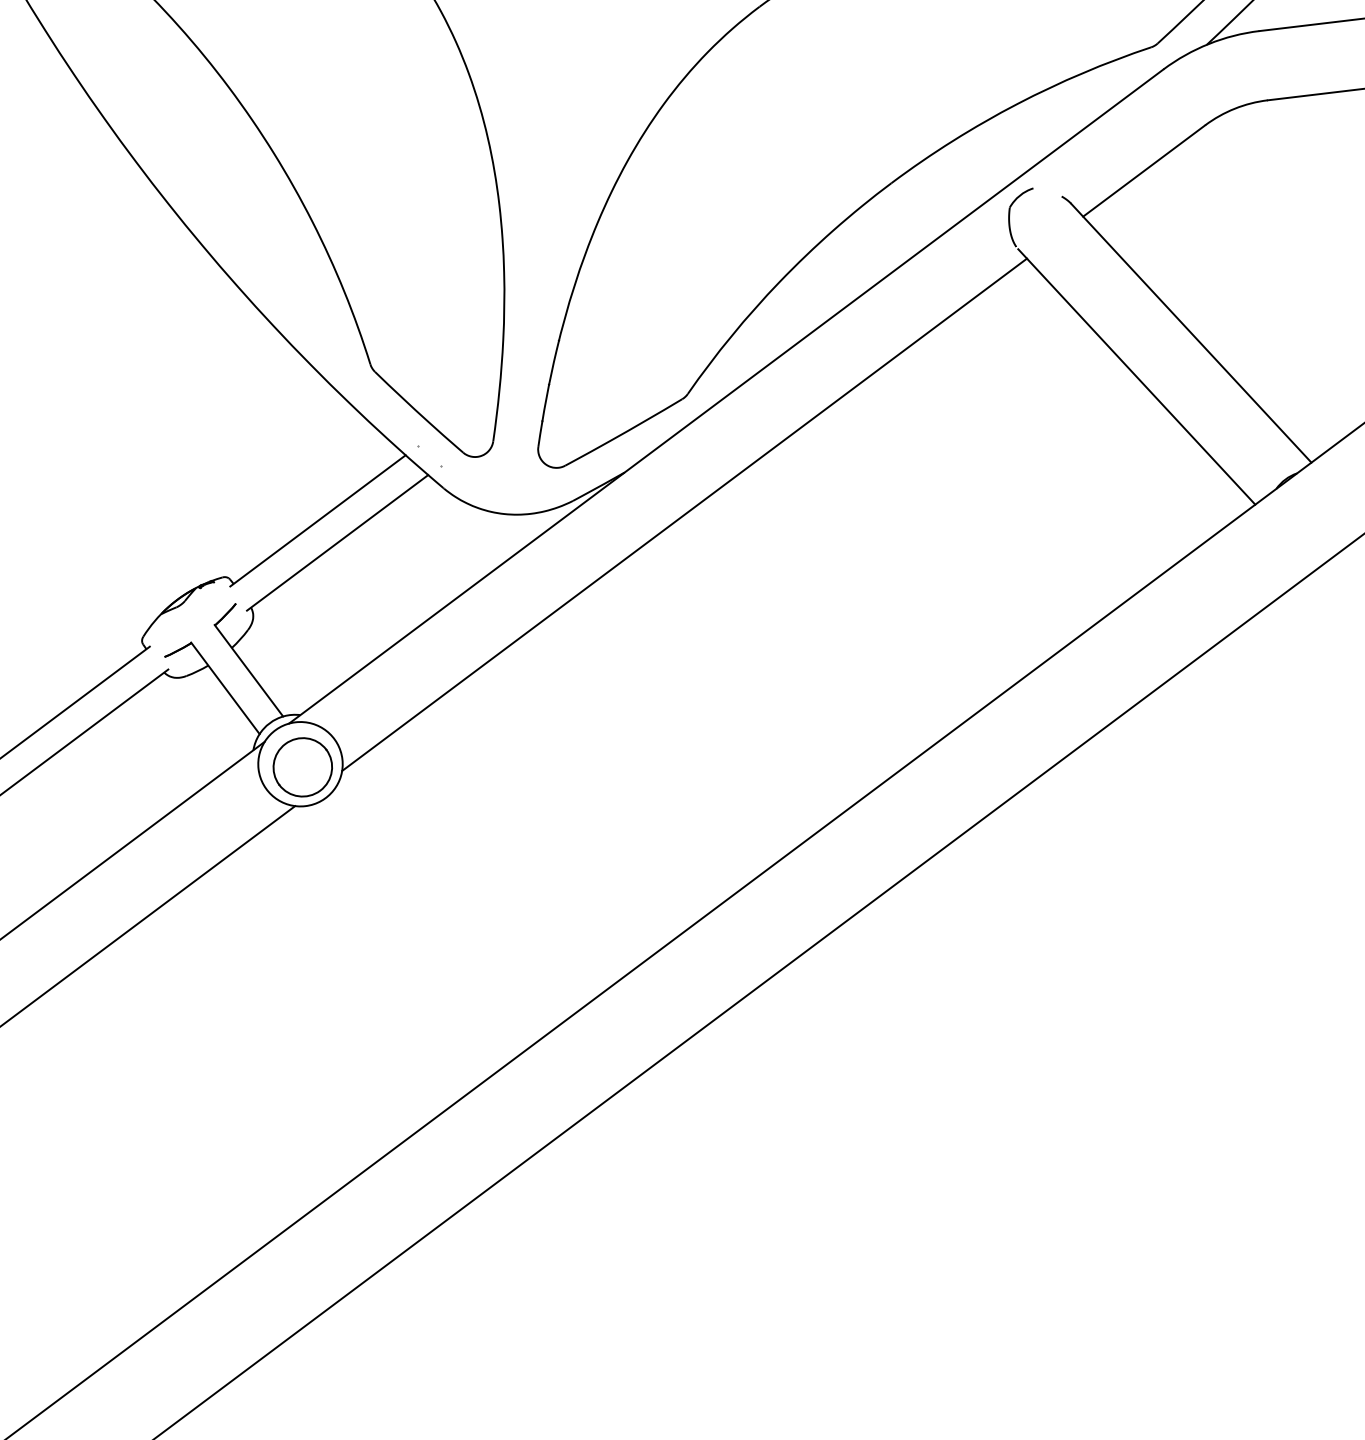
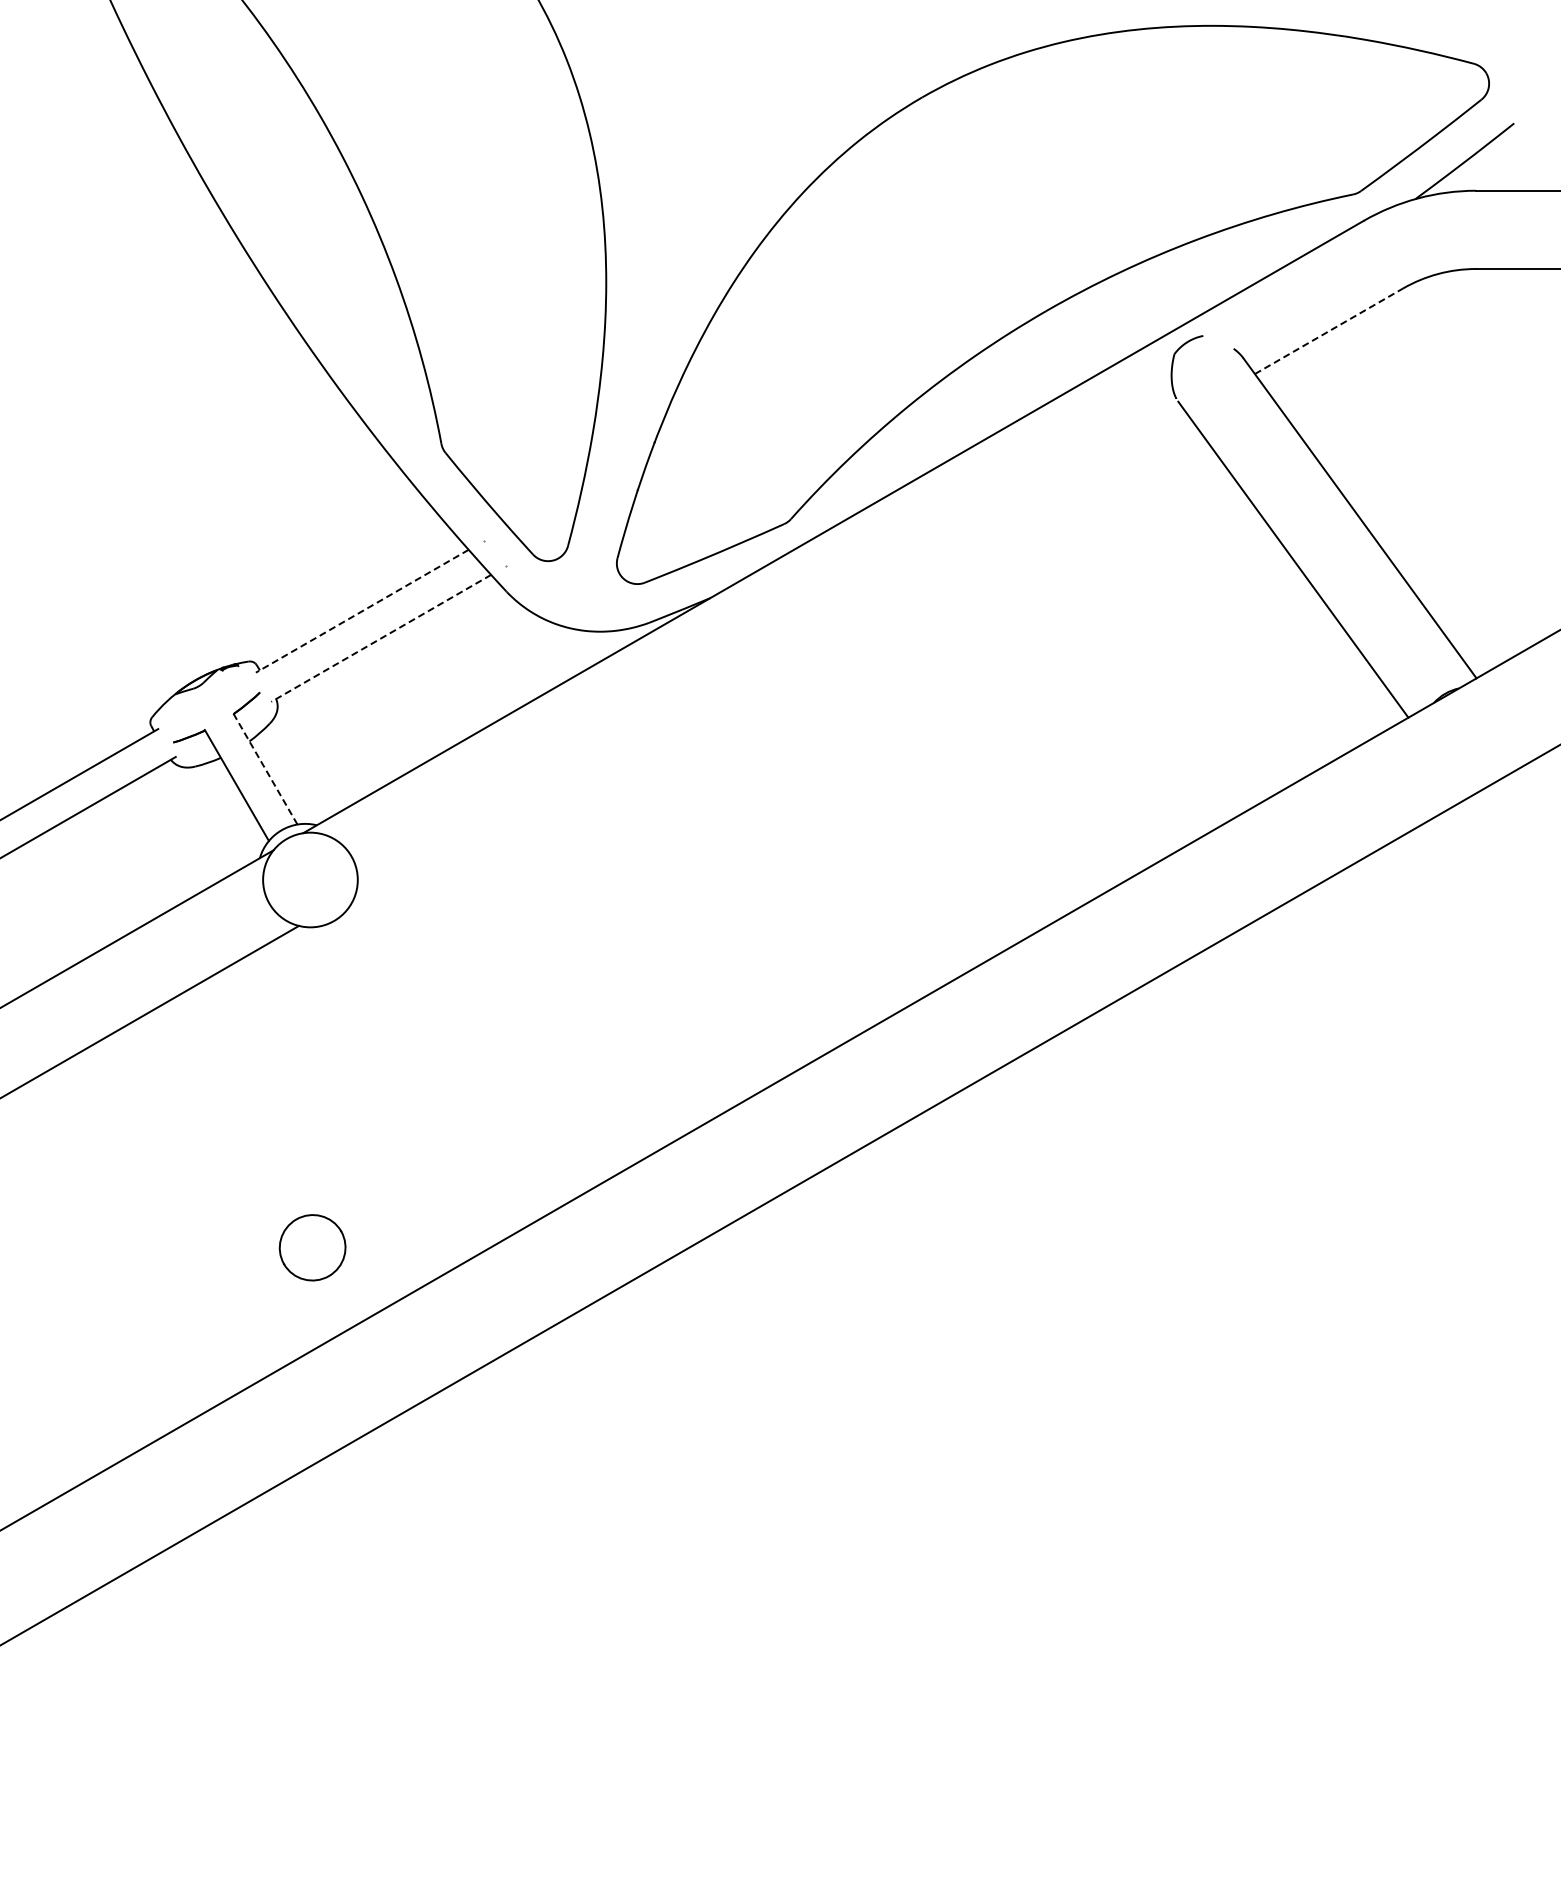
line: (1144, 171) -> (1329, 331), solid -> dashed
line: (684, 515) -> (771, 653), removed
line: (318, 521) -> (362, 611), solid -> dashed
line: (337, 542) -> (381, 638), solid -> dashed
line: (248, 670) -> (265, 768), solid -> dashed
part: (302, 767) -> (312, 1247), moved

